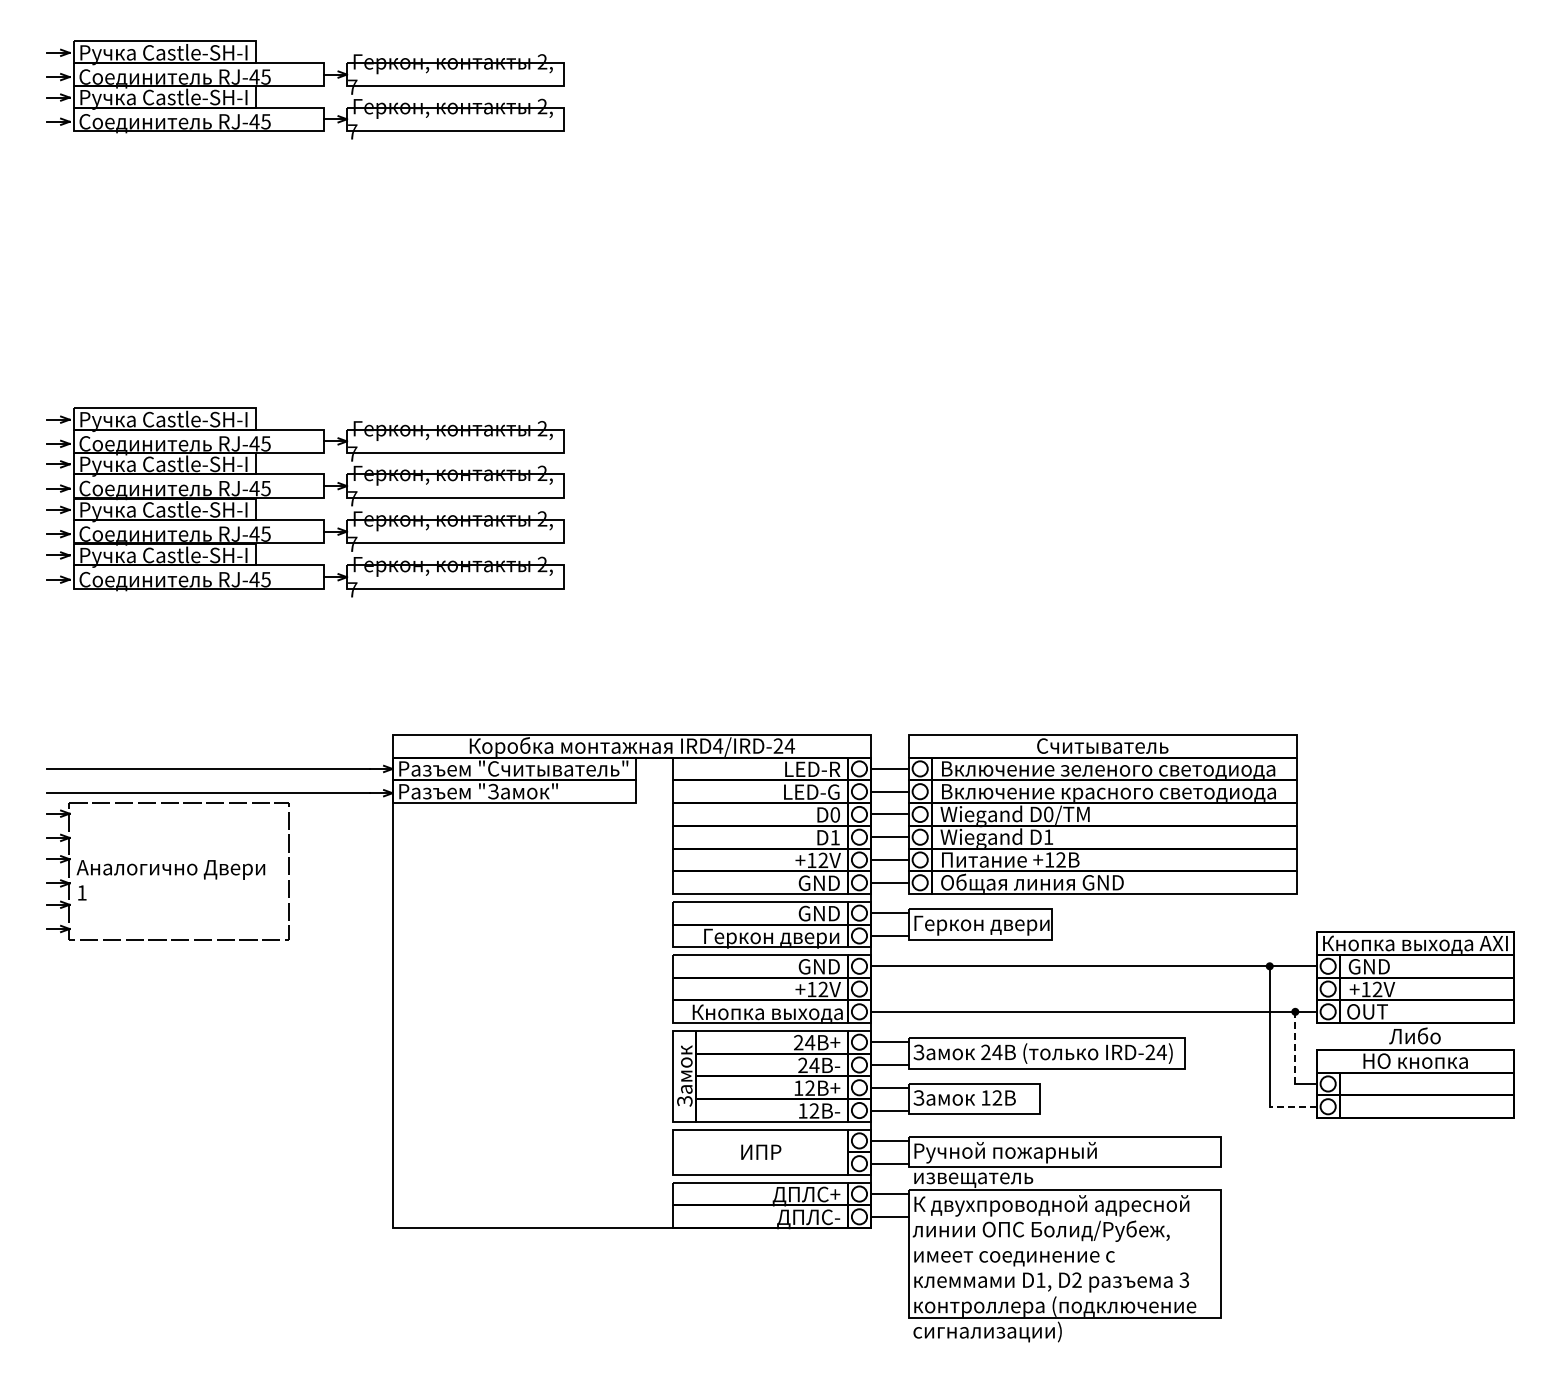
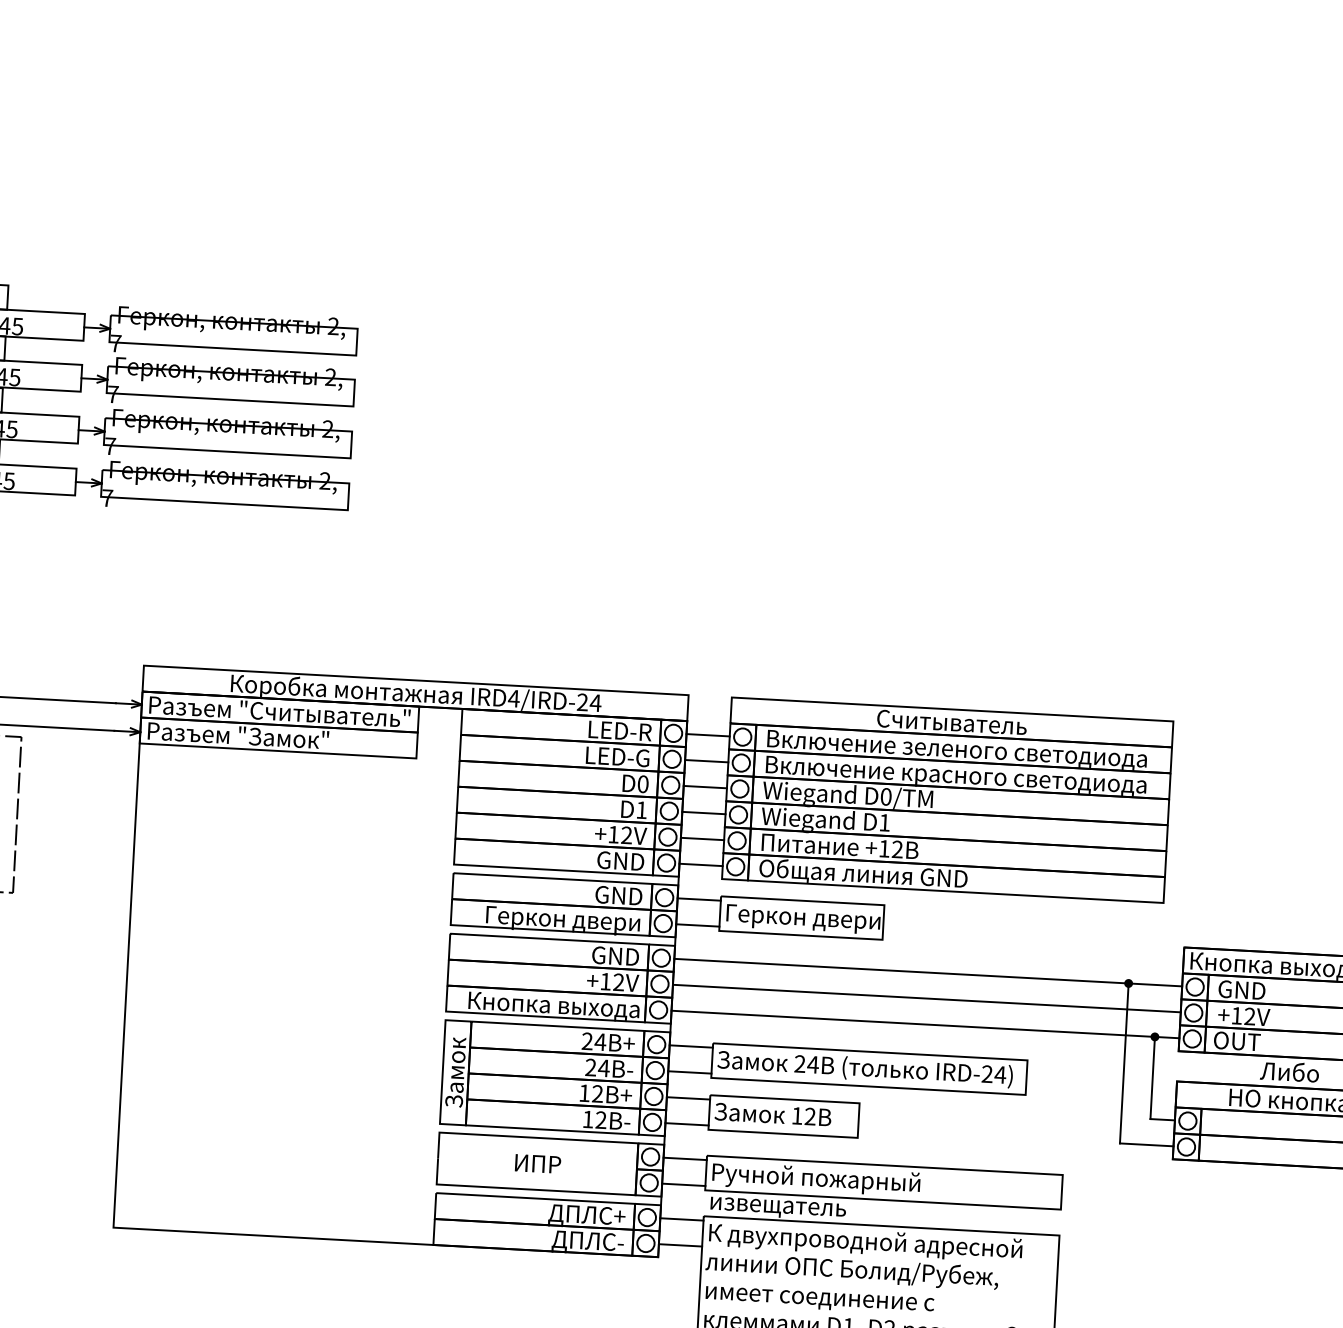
line: (1093, 989) -> (926, 999), added
line: (1295, 1047) -> (1152, 1077), dashed -> solid
line: (1293, 1106) -> (1147, 1144), dashed -> solid

